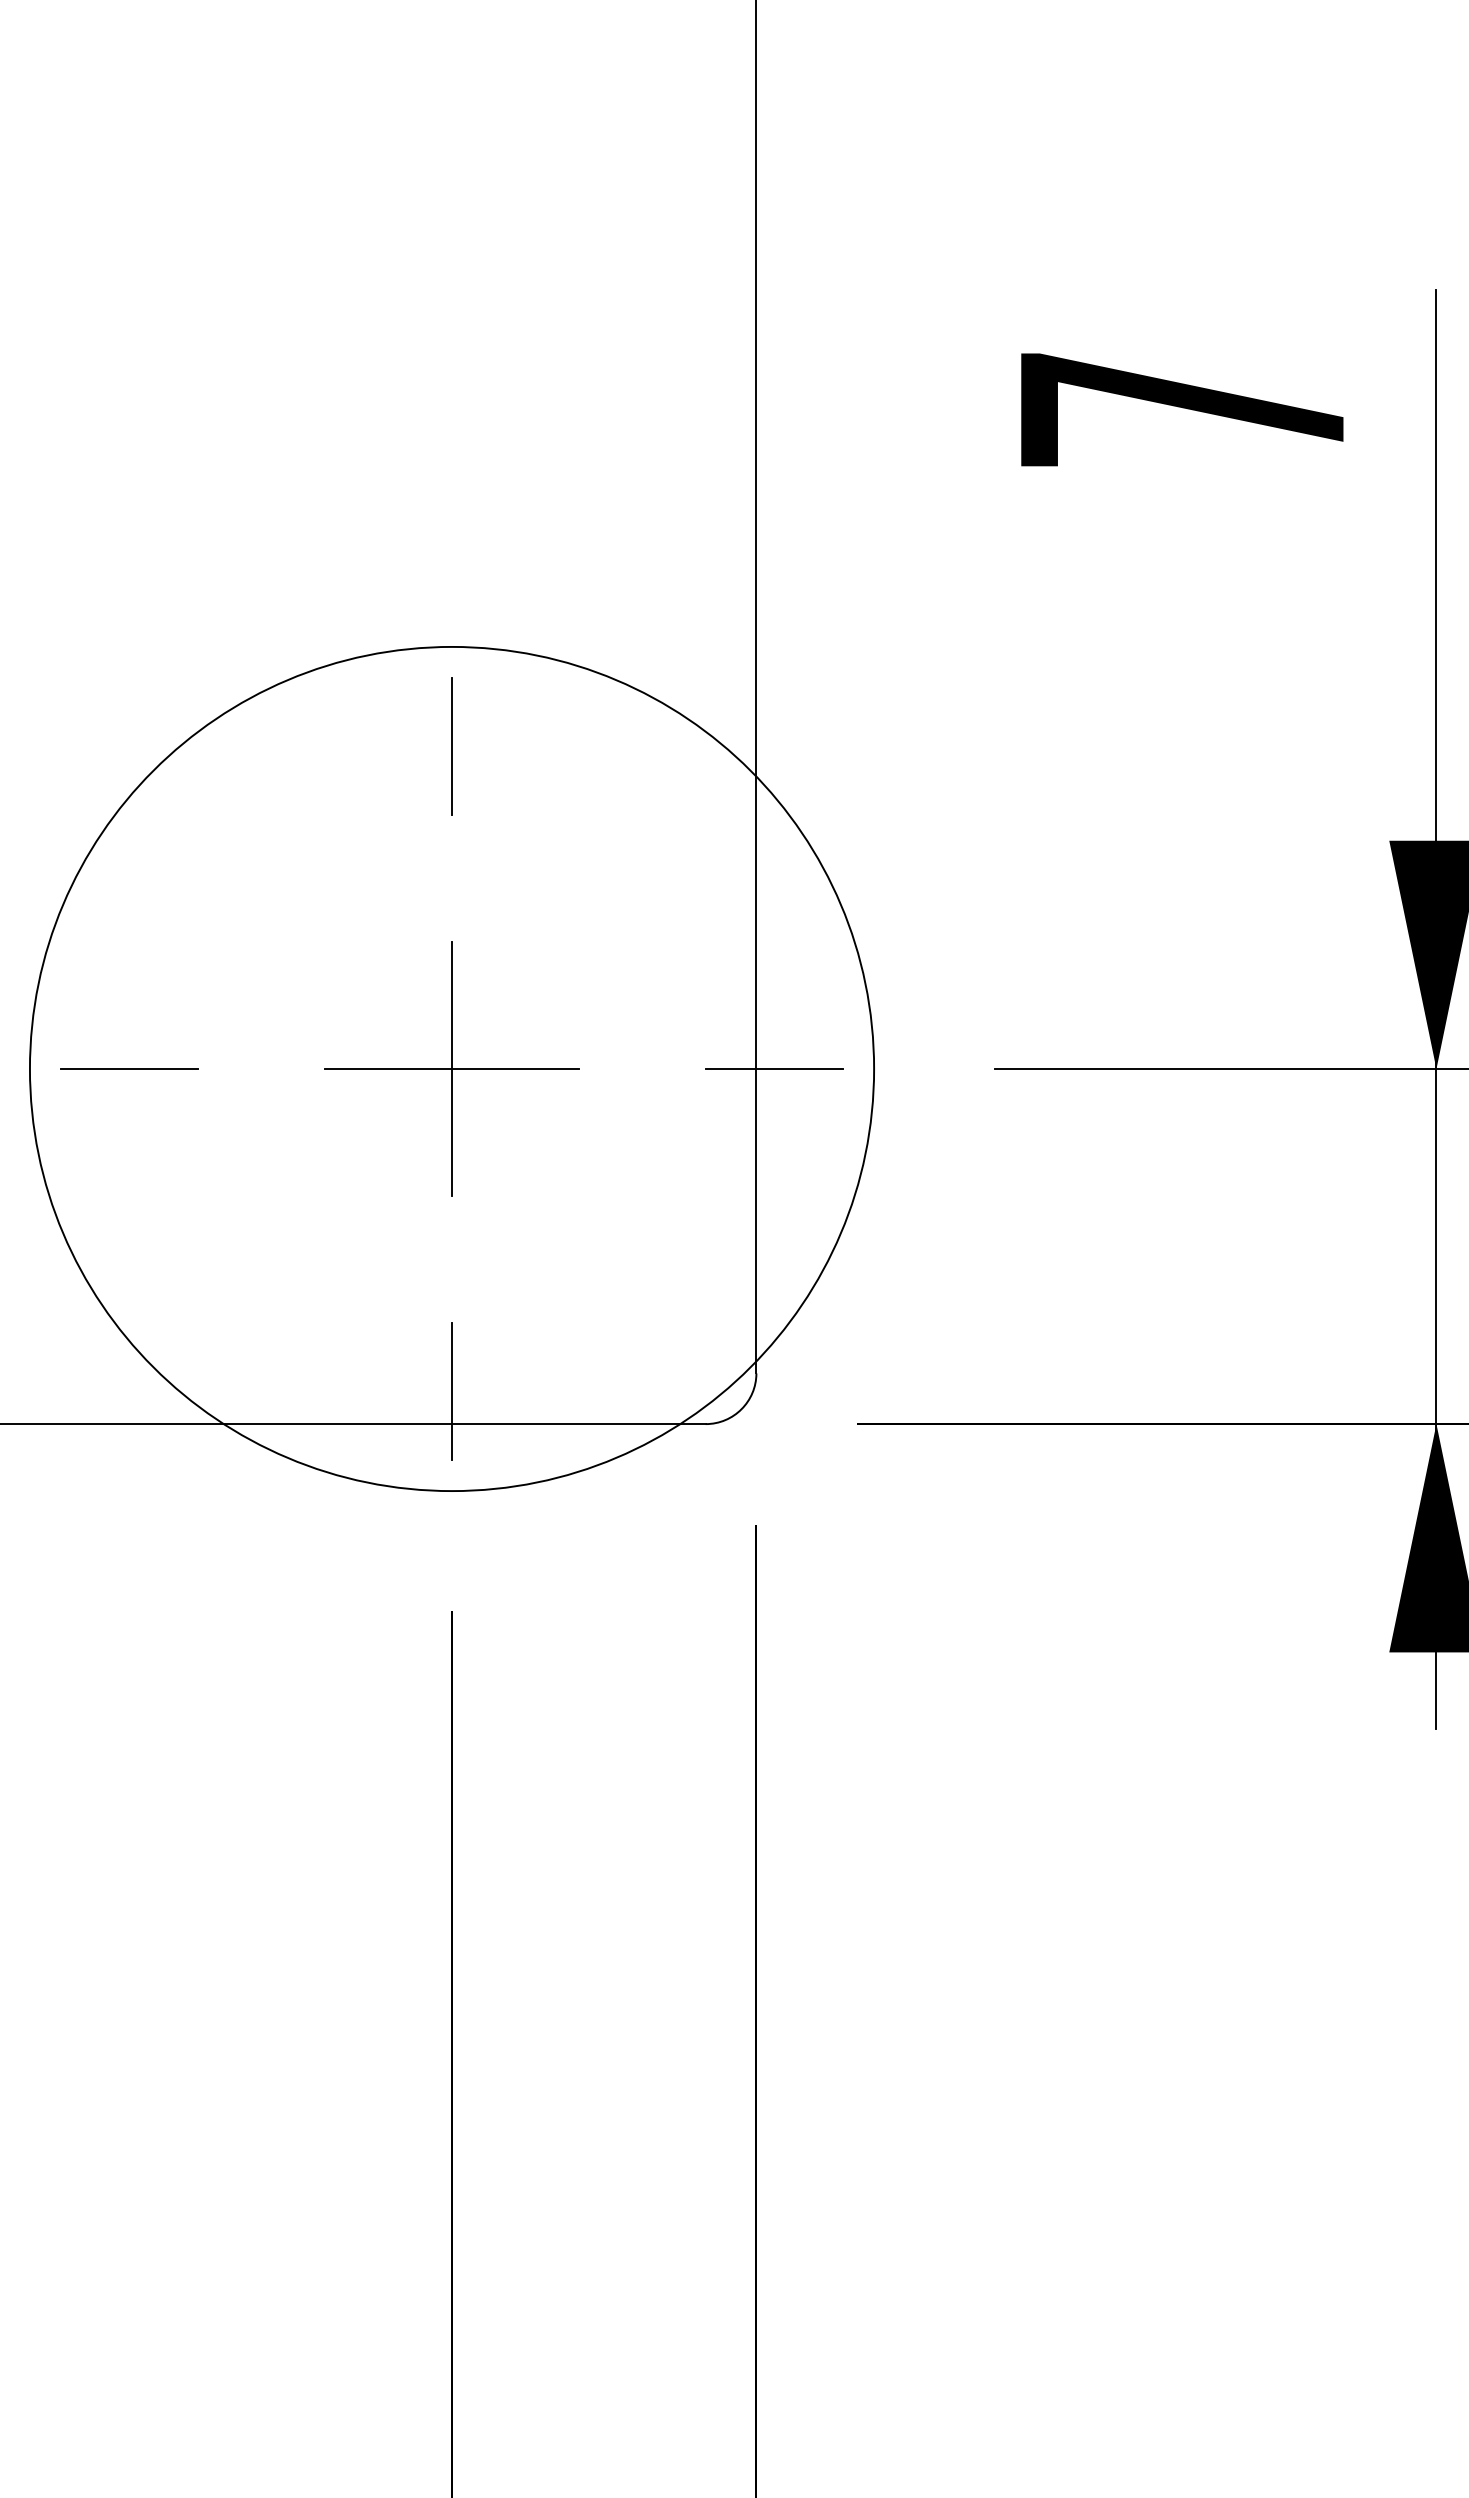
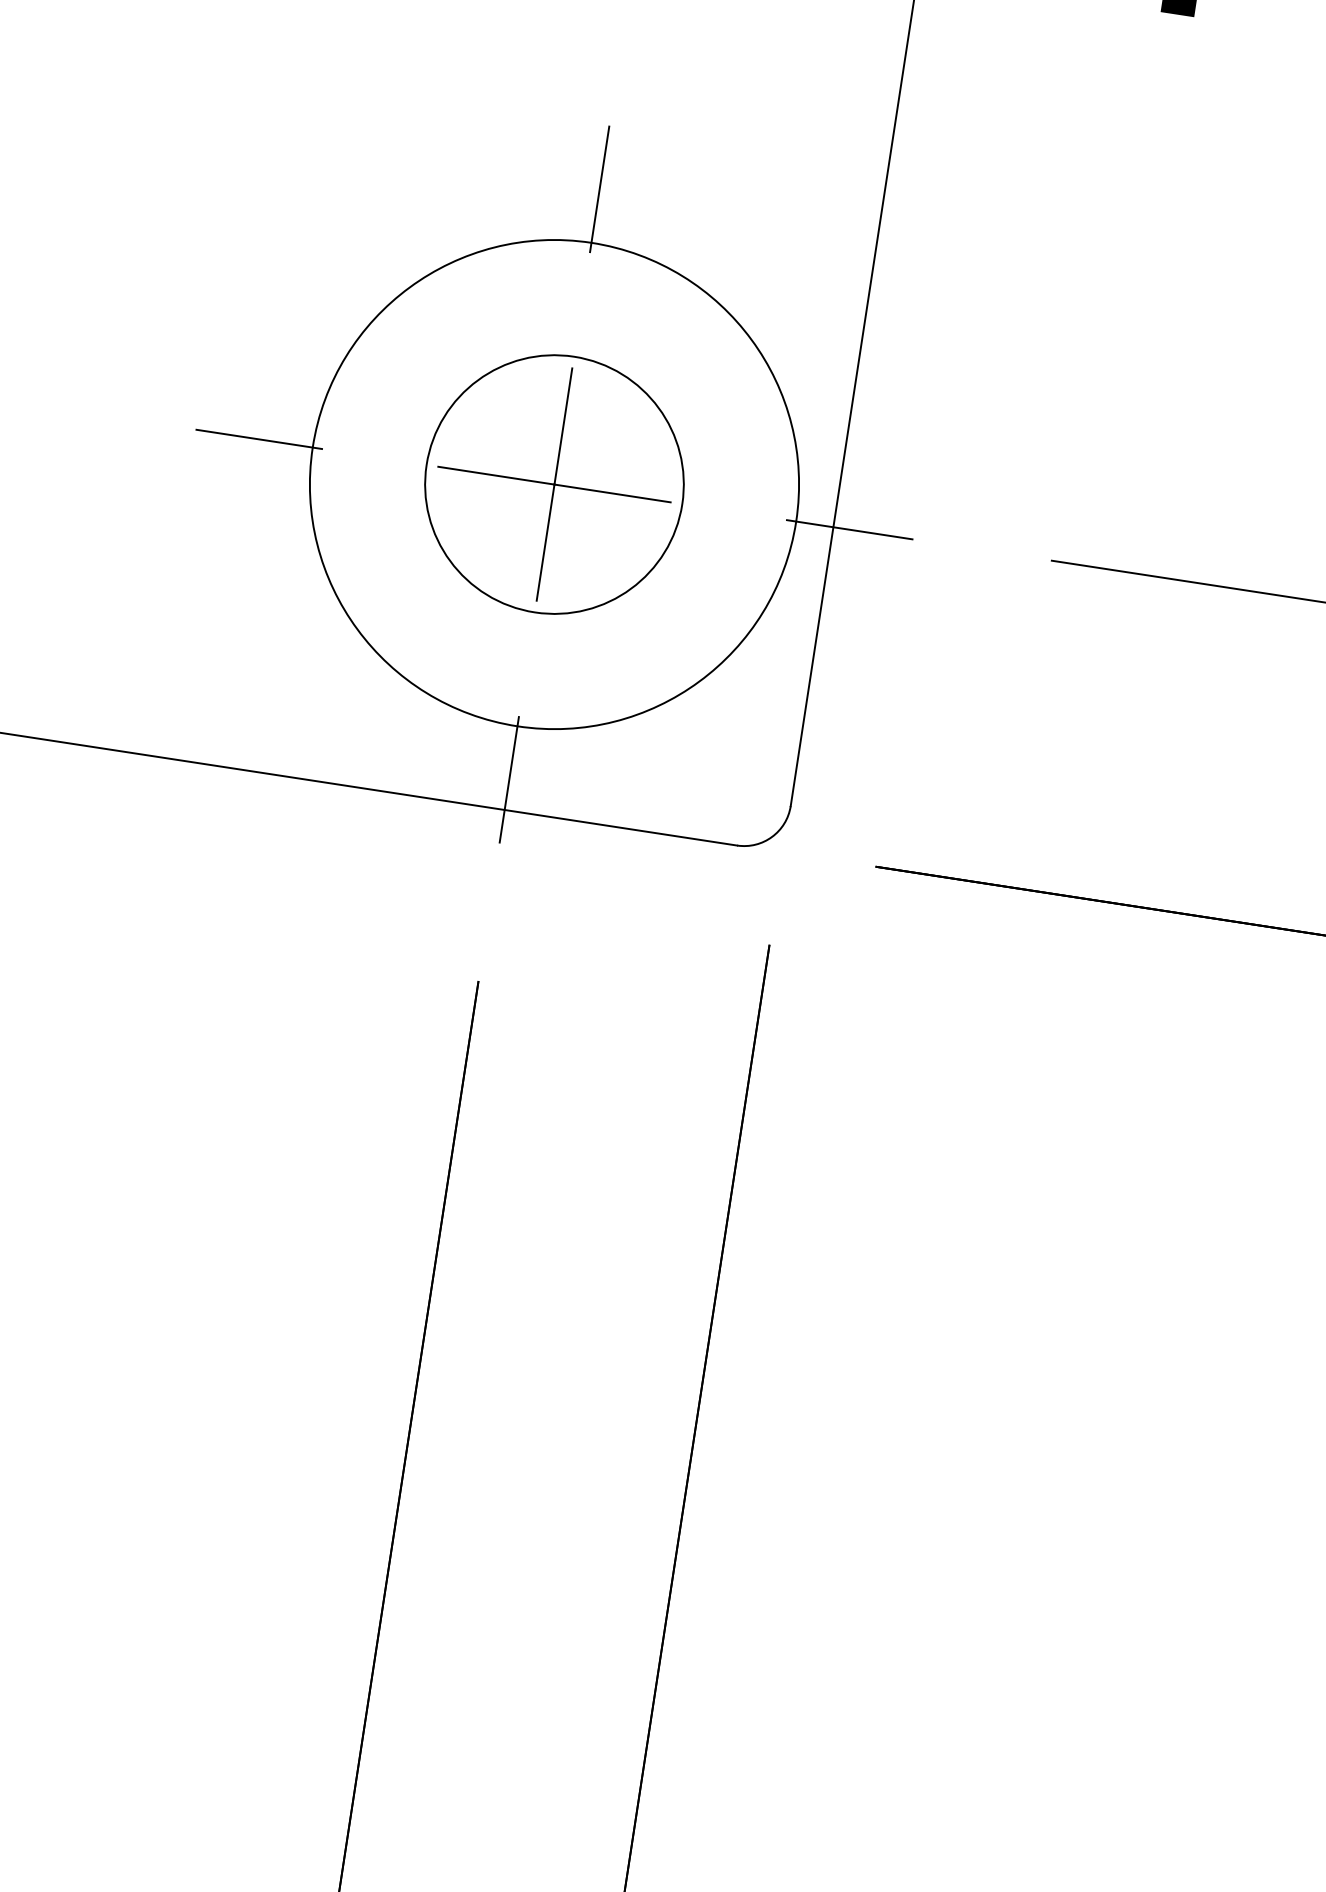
circle: (451, 1068) -> (554, 484), added
circle: (451, 1068) -> (554, 484), size x0.62

